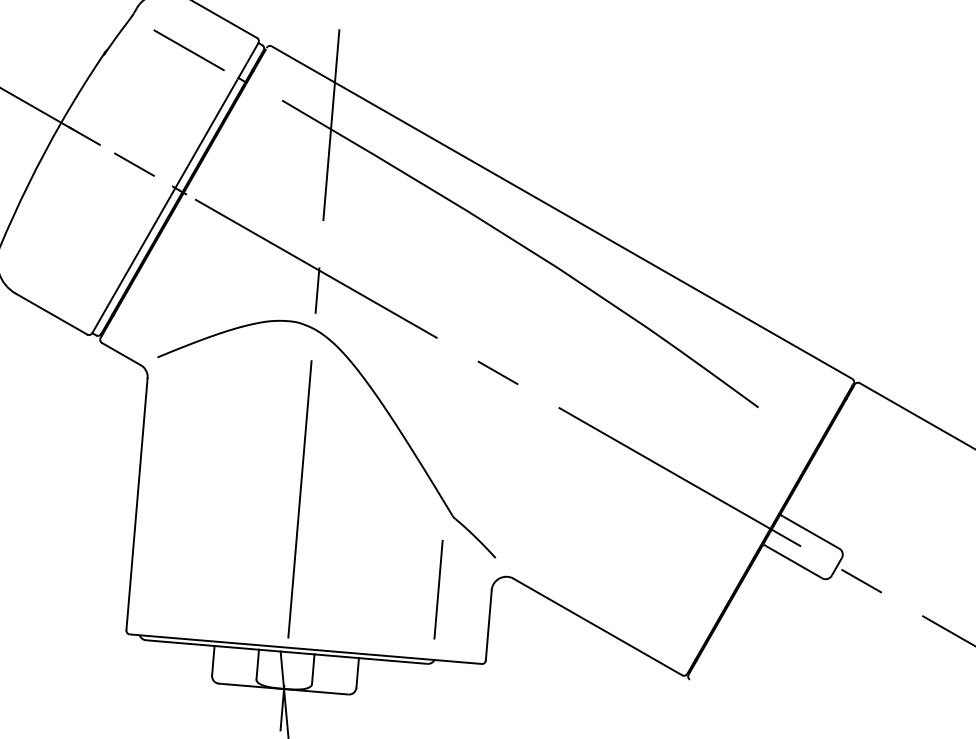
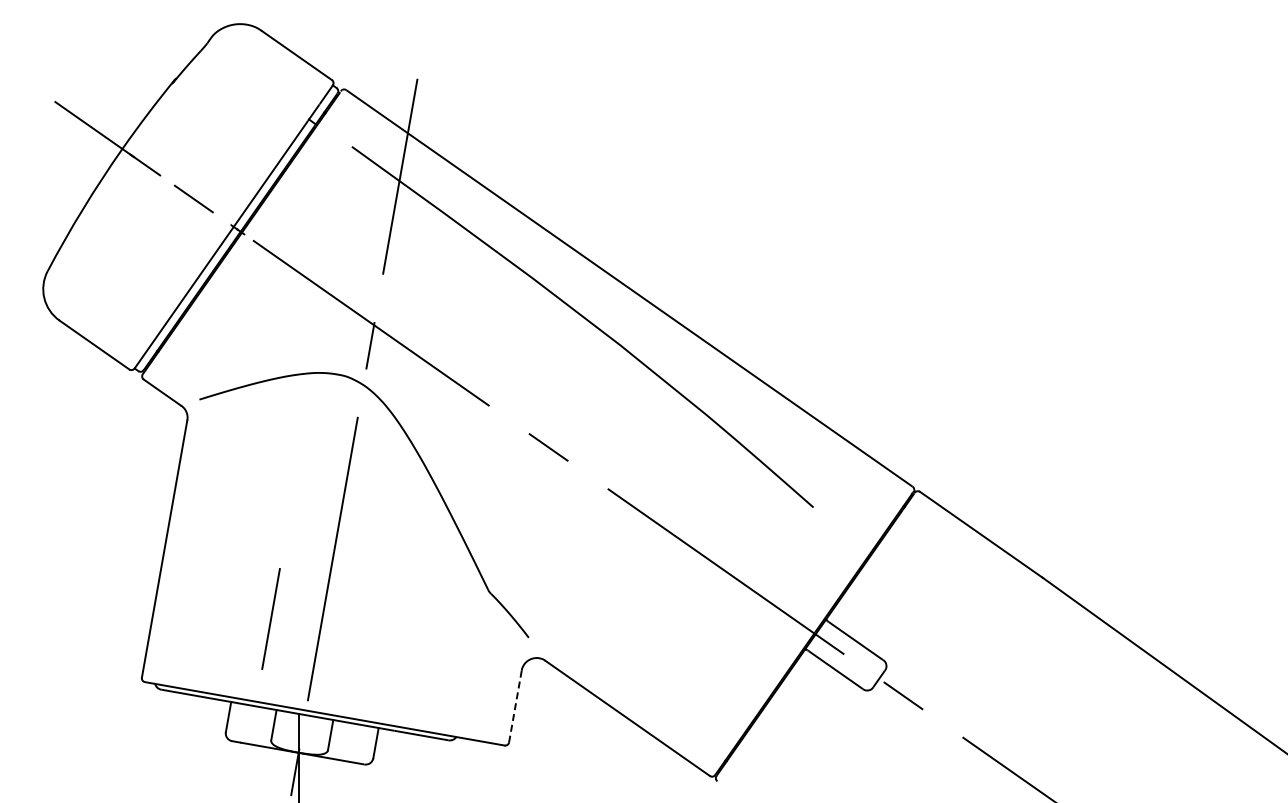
line: (188, 50) -> (260, 86), removed
line: (437, 589) -> (270, 618), moved
line: (488, 625) -> (515, 706), solid -> dashed

